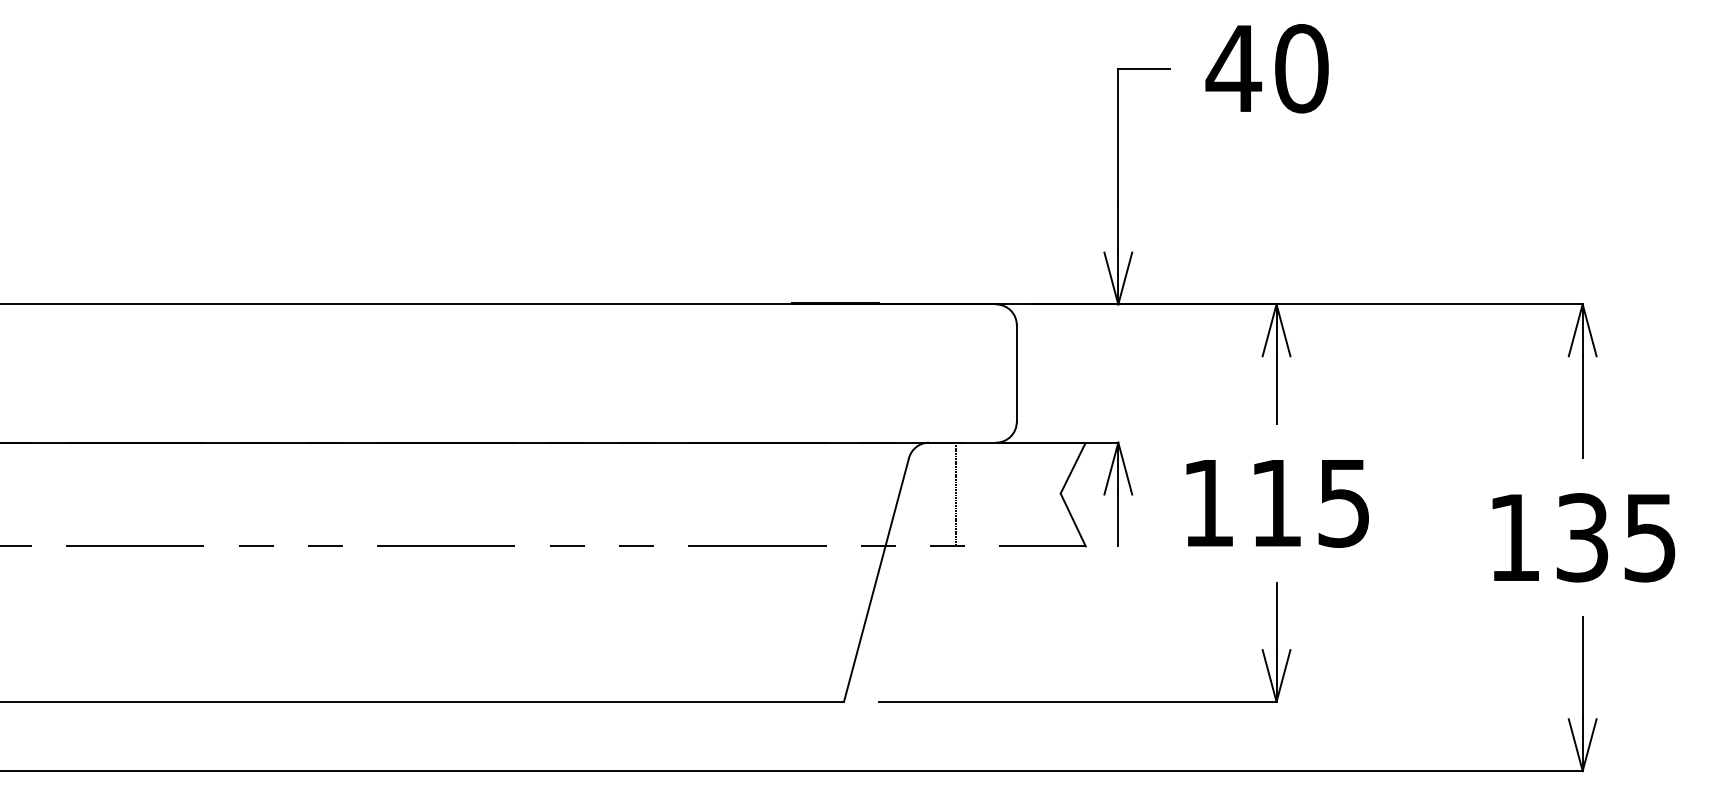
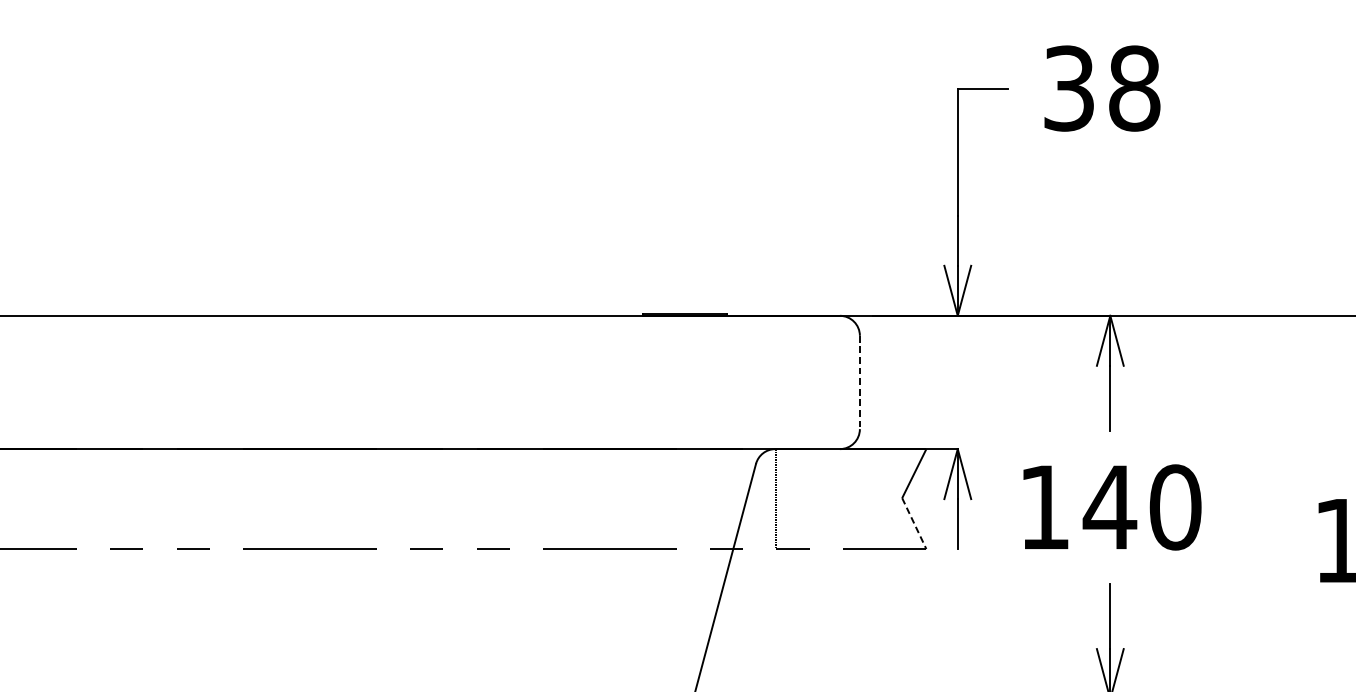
text: (1266, 68) -> (1100, 88), 40 -> 38
line: (1016, 374) -> (859, 383), solid -> dashed
line: (956, 494) -> (775, 499), moved
text: (1309, 502) -> (1142, 506), 115 -> 140
line: (1073, 520) -> (914, 524), solid -> dashed

